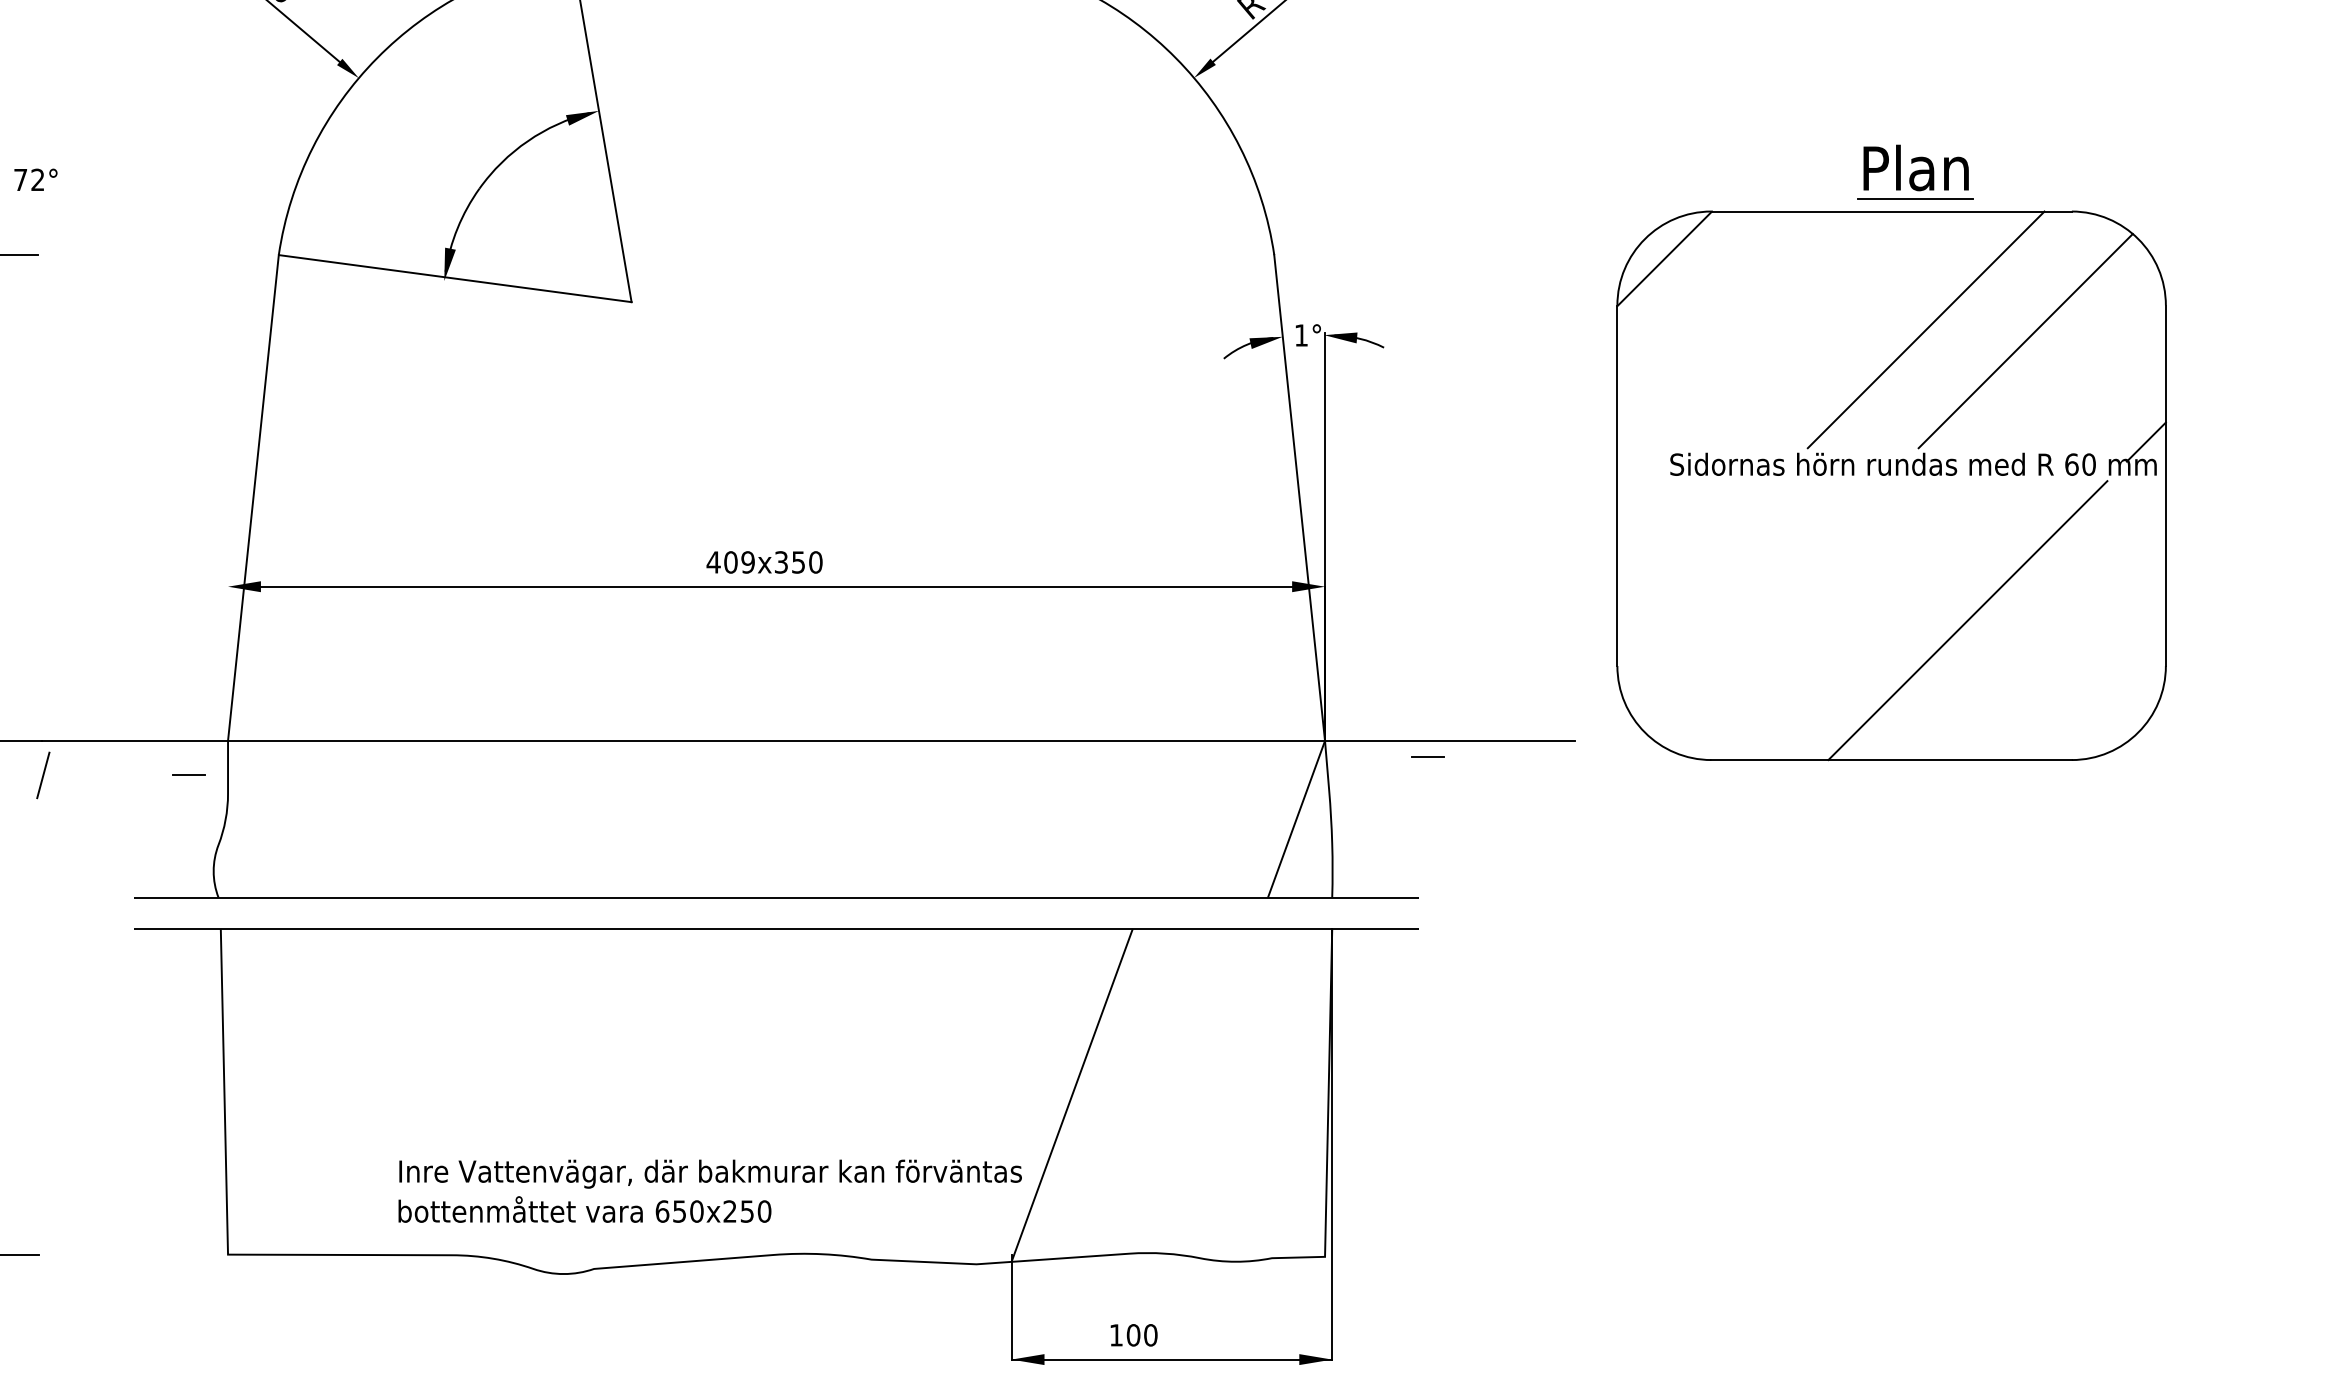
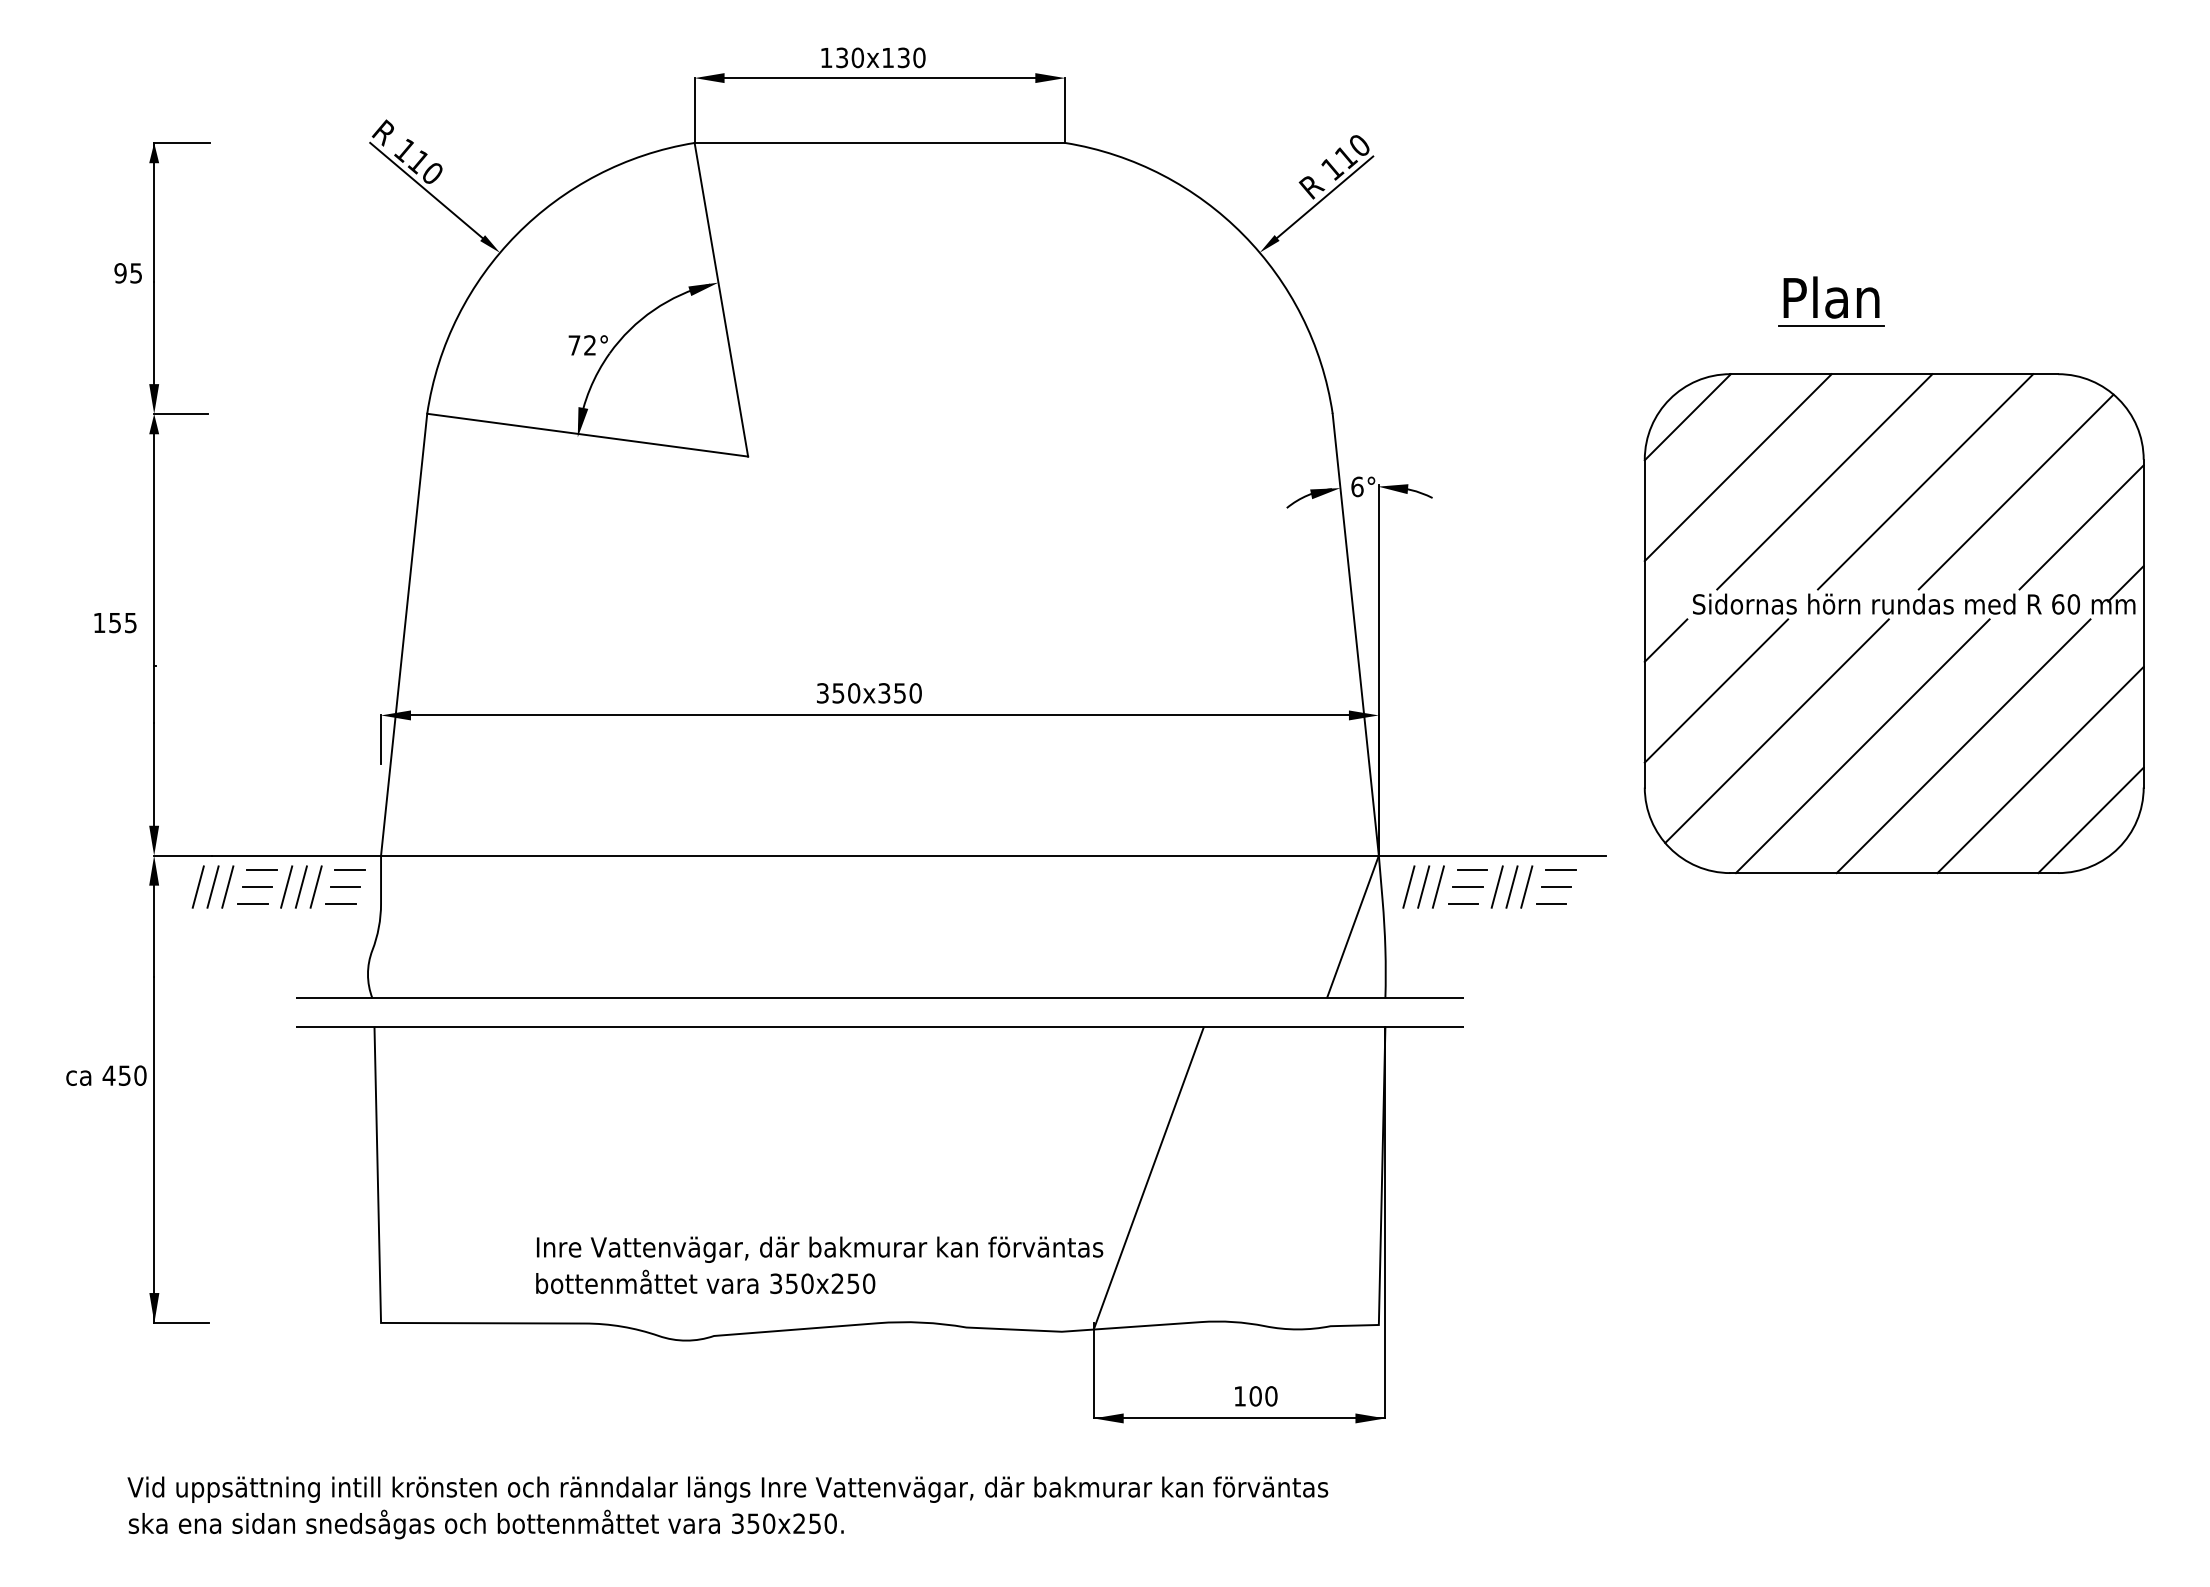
part: (1916, 172) -> (1831, 301), moved
text: (35, 180) -> (587, 345), moved
line: (1719, 314) -> (1737, 467), added
line: (1814, 329) -> (1824, 481), added
text: (1301, 335) -> (1357, 486), 1° -> 6°
line: (2097, 380) -> (2081, 527), added
line: (1640, 504) -> (1665, 640), added
line: (1696, 559) -> (1716, 690), added
text: (730, 562) -> (838, 693), 409x350 -> 350x350
line: (1762, 604) -> (1776, 731), added
line: (228, 613) -> (381, 739), added
line: (1856, 620) -> (1862, 746), added
line: (2052, 646) -> (2040, 769), added
line: (2107, 702) -> (2090, 820), added
line: (96, 756) -> (261, 869), added
line: (193, 756) -> (349, 869), added
line: (1524, 756) -> (1560, 869), added
line: (26, 774) -> (197, 886), added
line: (59, 774) -> (227, 886), added
line: (124, 774) -> (286, 886), added
line: (139, 774) -> (300, 886), added
line: (155, 774) -> (315, 886), added
line: (1357, 774) -> (1408, 886), added
line: (1374, 774) -> (1423, 886), added
line: (1389, 774) -> (1437, 886), added
line: (1454, 774) -> (1496, 886), added
line: (1470, 774) -> (1511, 886), added
line: (1487, 774) -> (1526, 886), added
line: (92, 775) -> (257, 887), added
line: (1422, 775) -> (1467, 887), added
line: (1520, 775) -> (1556, 887), added
line: (183, 793) -> (340, 903), added
line: (86, 794) -> (252, 904), added
line: (1418, 794) -> (1463, 904), added
line: (1514, 794) -> (1551, 904), added
text: (662, 1211) -> (776, 1283), 650x250 -> 350x250
text: (1134, 1335) -> (1256, 1396), moved

